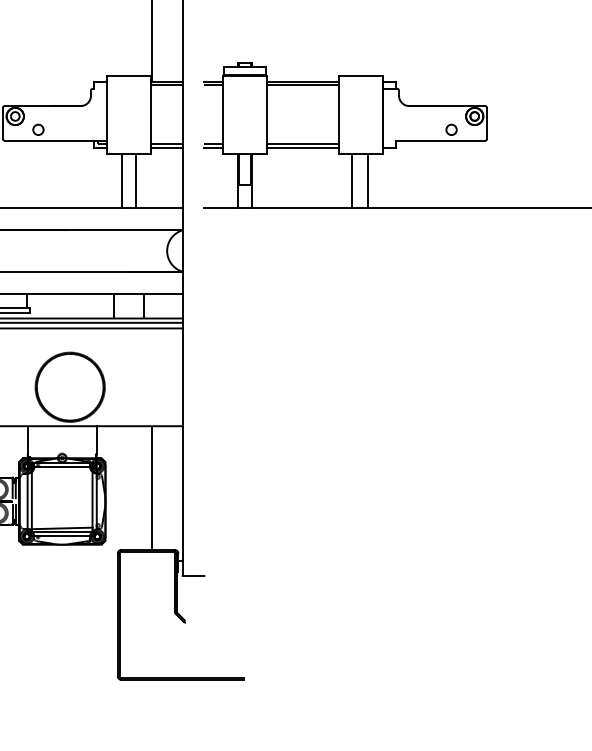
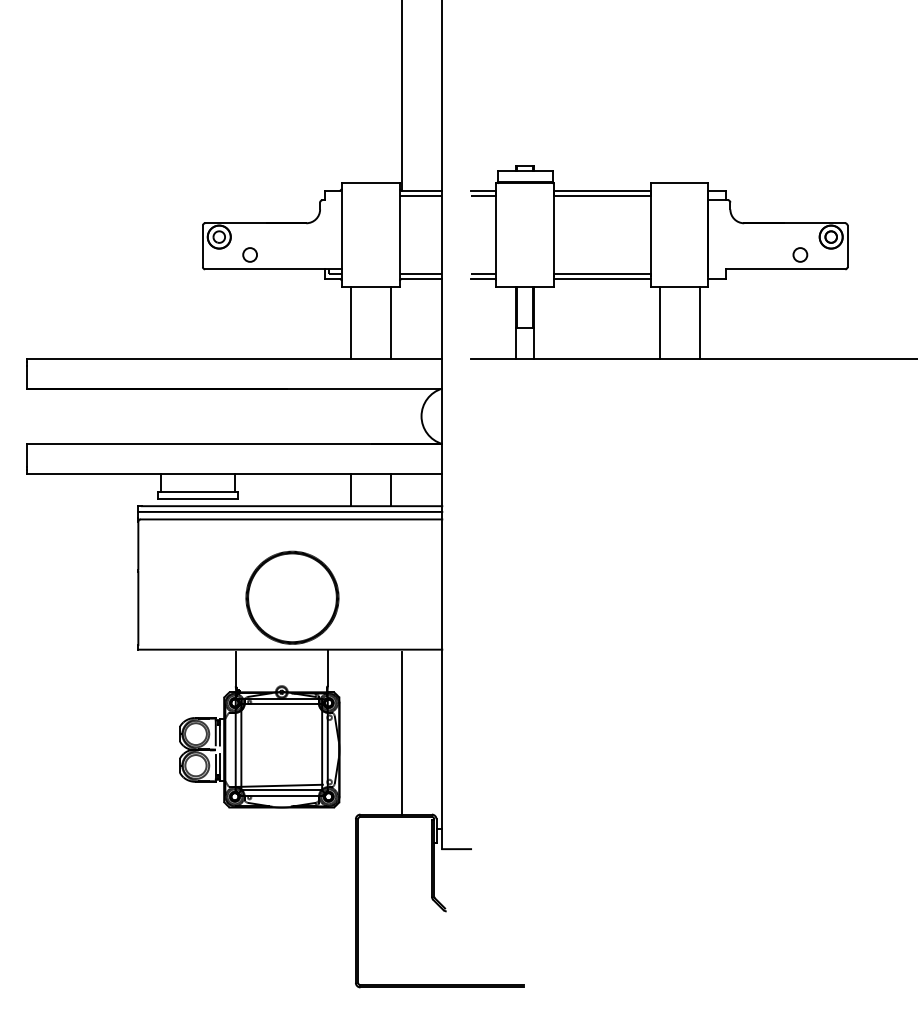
line: (122, 180) -> (391, 322), moved
line: (135, 180) -> (350, 322), moved
line: (351, 180) -> (699, 322), moved
line: (367, 180) -> (659, 322), moved

